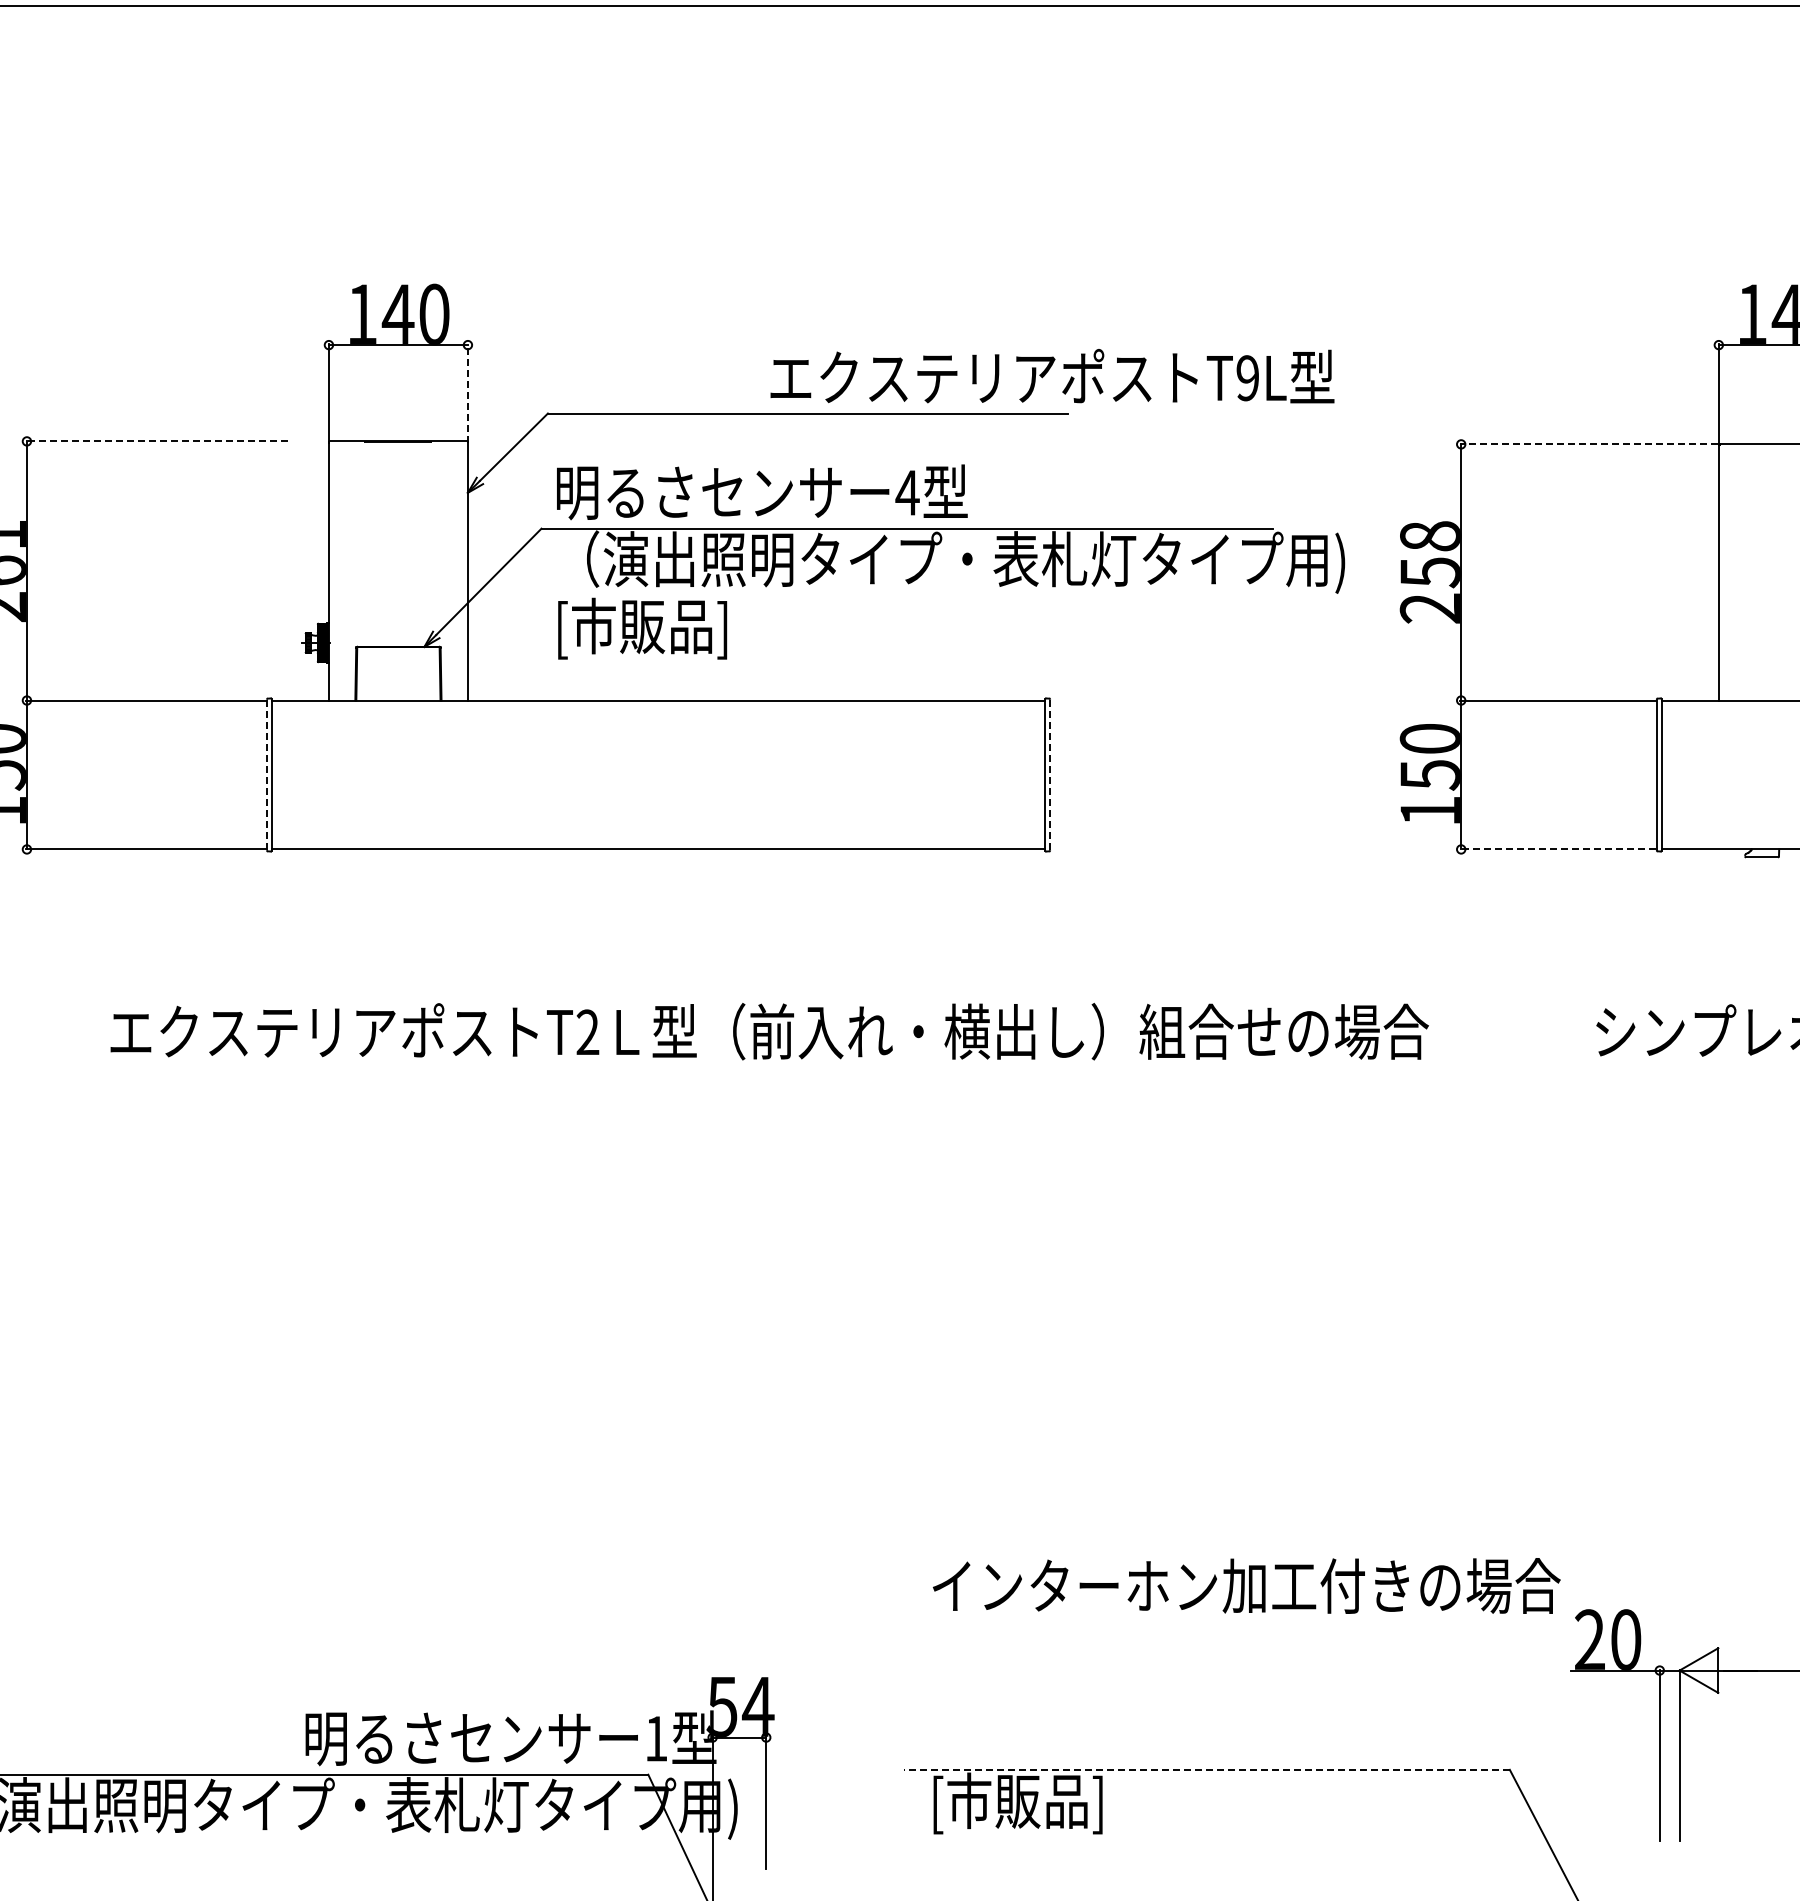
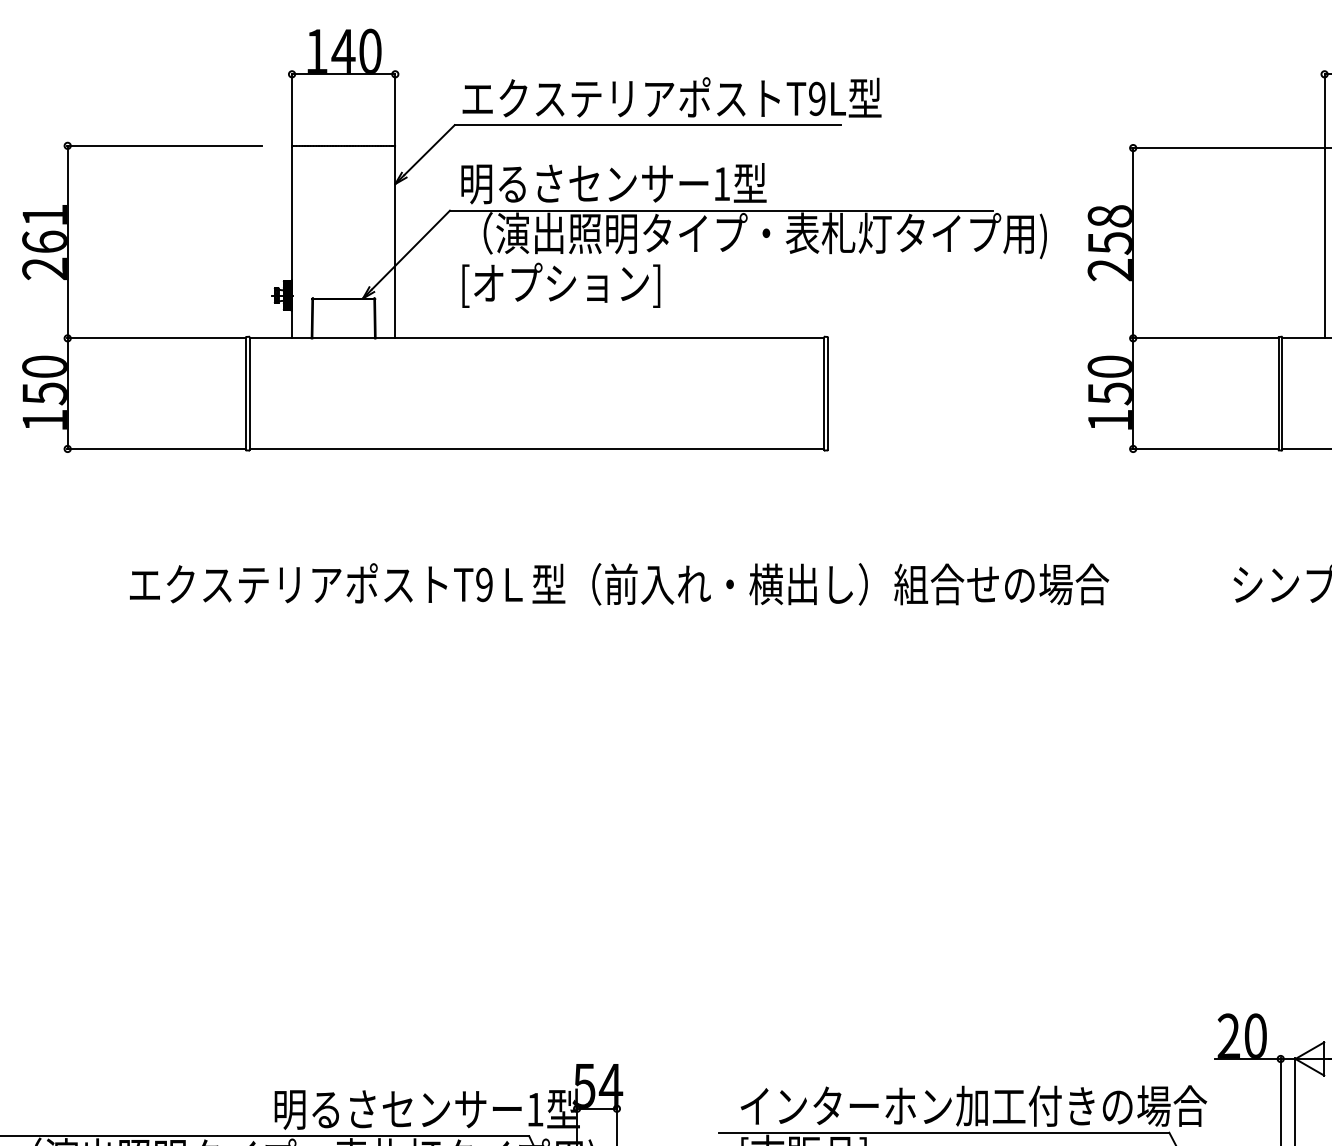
text: (1052, 376) -> (672, 97), moved
line: (467, 393) -> (394, 110), dashed -> solid
line: (156, 441) -> (163, 145), dashed -> solid
line: (1589, 444) -> (1228, 148), dashed -> solid
text: (907, 492) -> (721, 183), 4 -> 1
text: (698, 628) -> (566, 284), [市販品] -> [オプション]
line: (266, 774) -> (245, 393), dashed -> solid
line: (1050, 774) -> (828, 393), dashed -> solid
line: (1557, 849) -> (1204, 449), dashed -> solid
text: (587, 1032) -> (484, 584), T2 -> T9
text: (1246, 1585) -> (973, 1105), moved
line: (1207, 1769) -> (944, 1132), dashed -> solid

